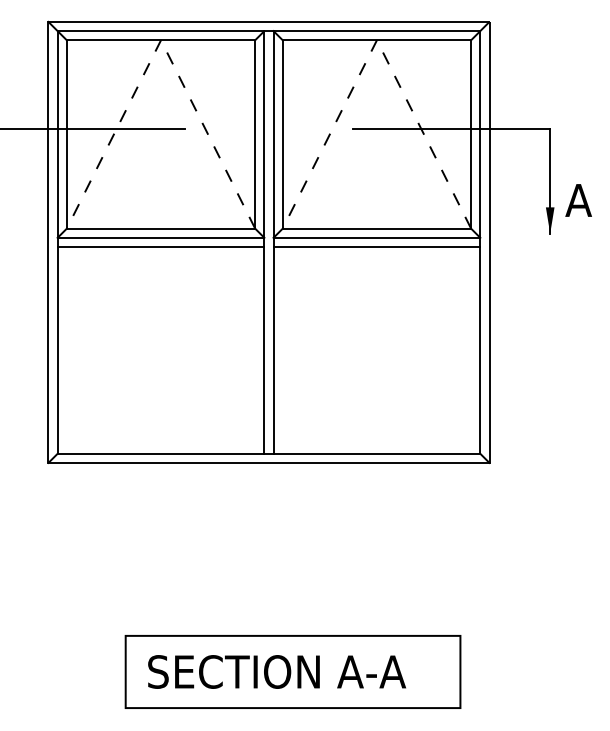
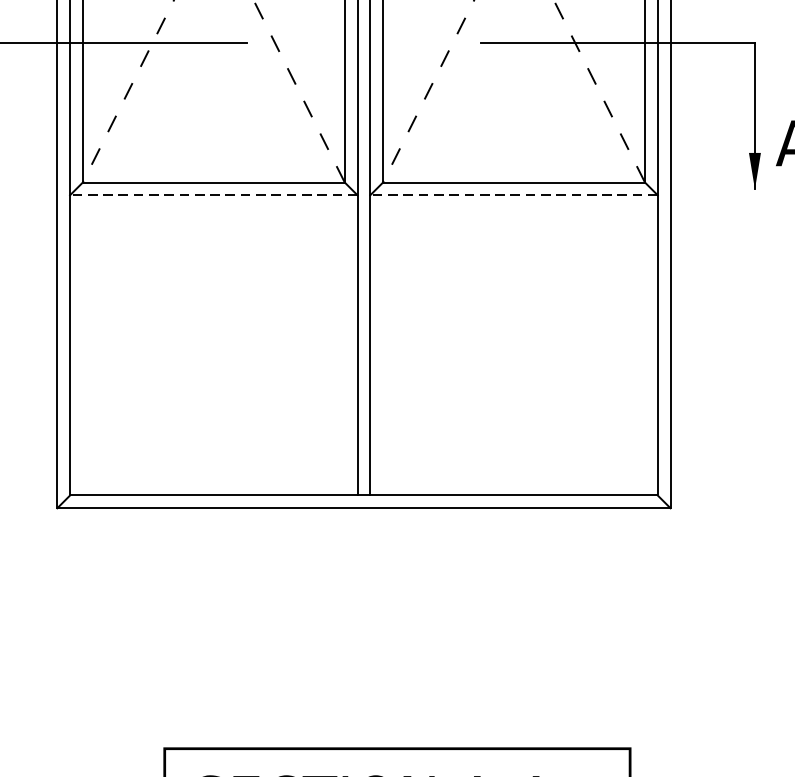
line: (160, 237) -> (213, 194), solid -> dashed
line: (376, 237) -> (513, 194), solid -> dashed
line: (160, 247) -> (213, 208), removed
line: (376, 247) -> (513, 208), removed

